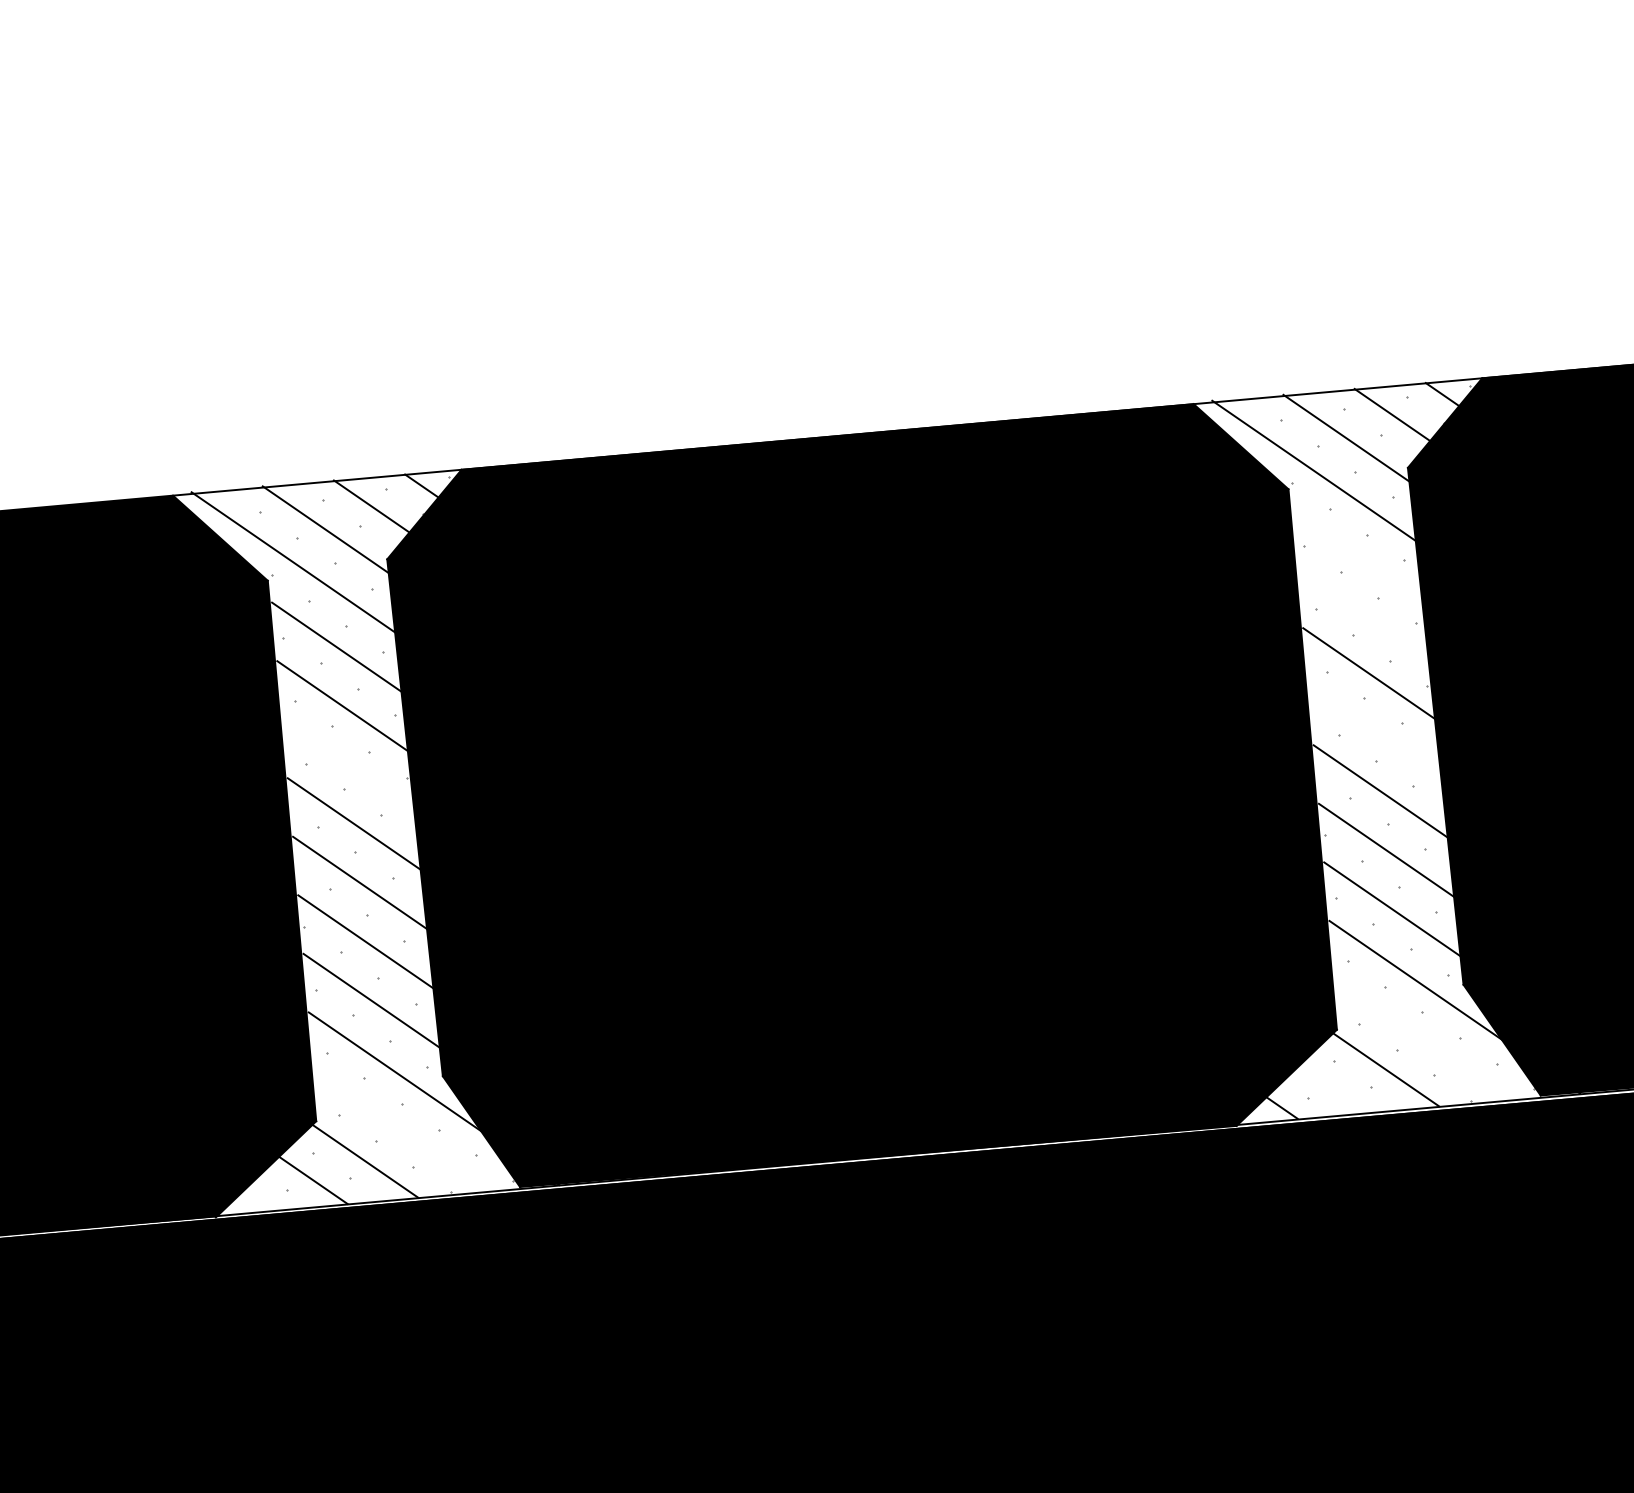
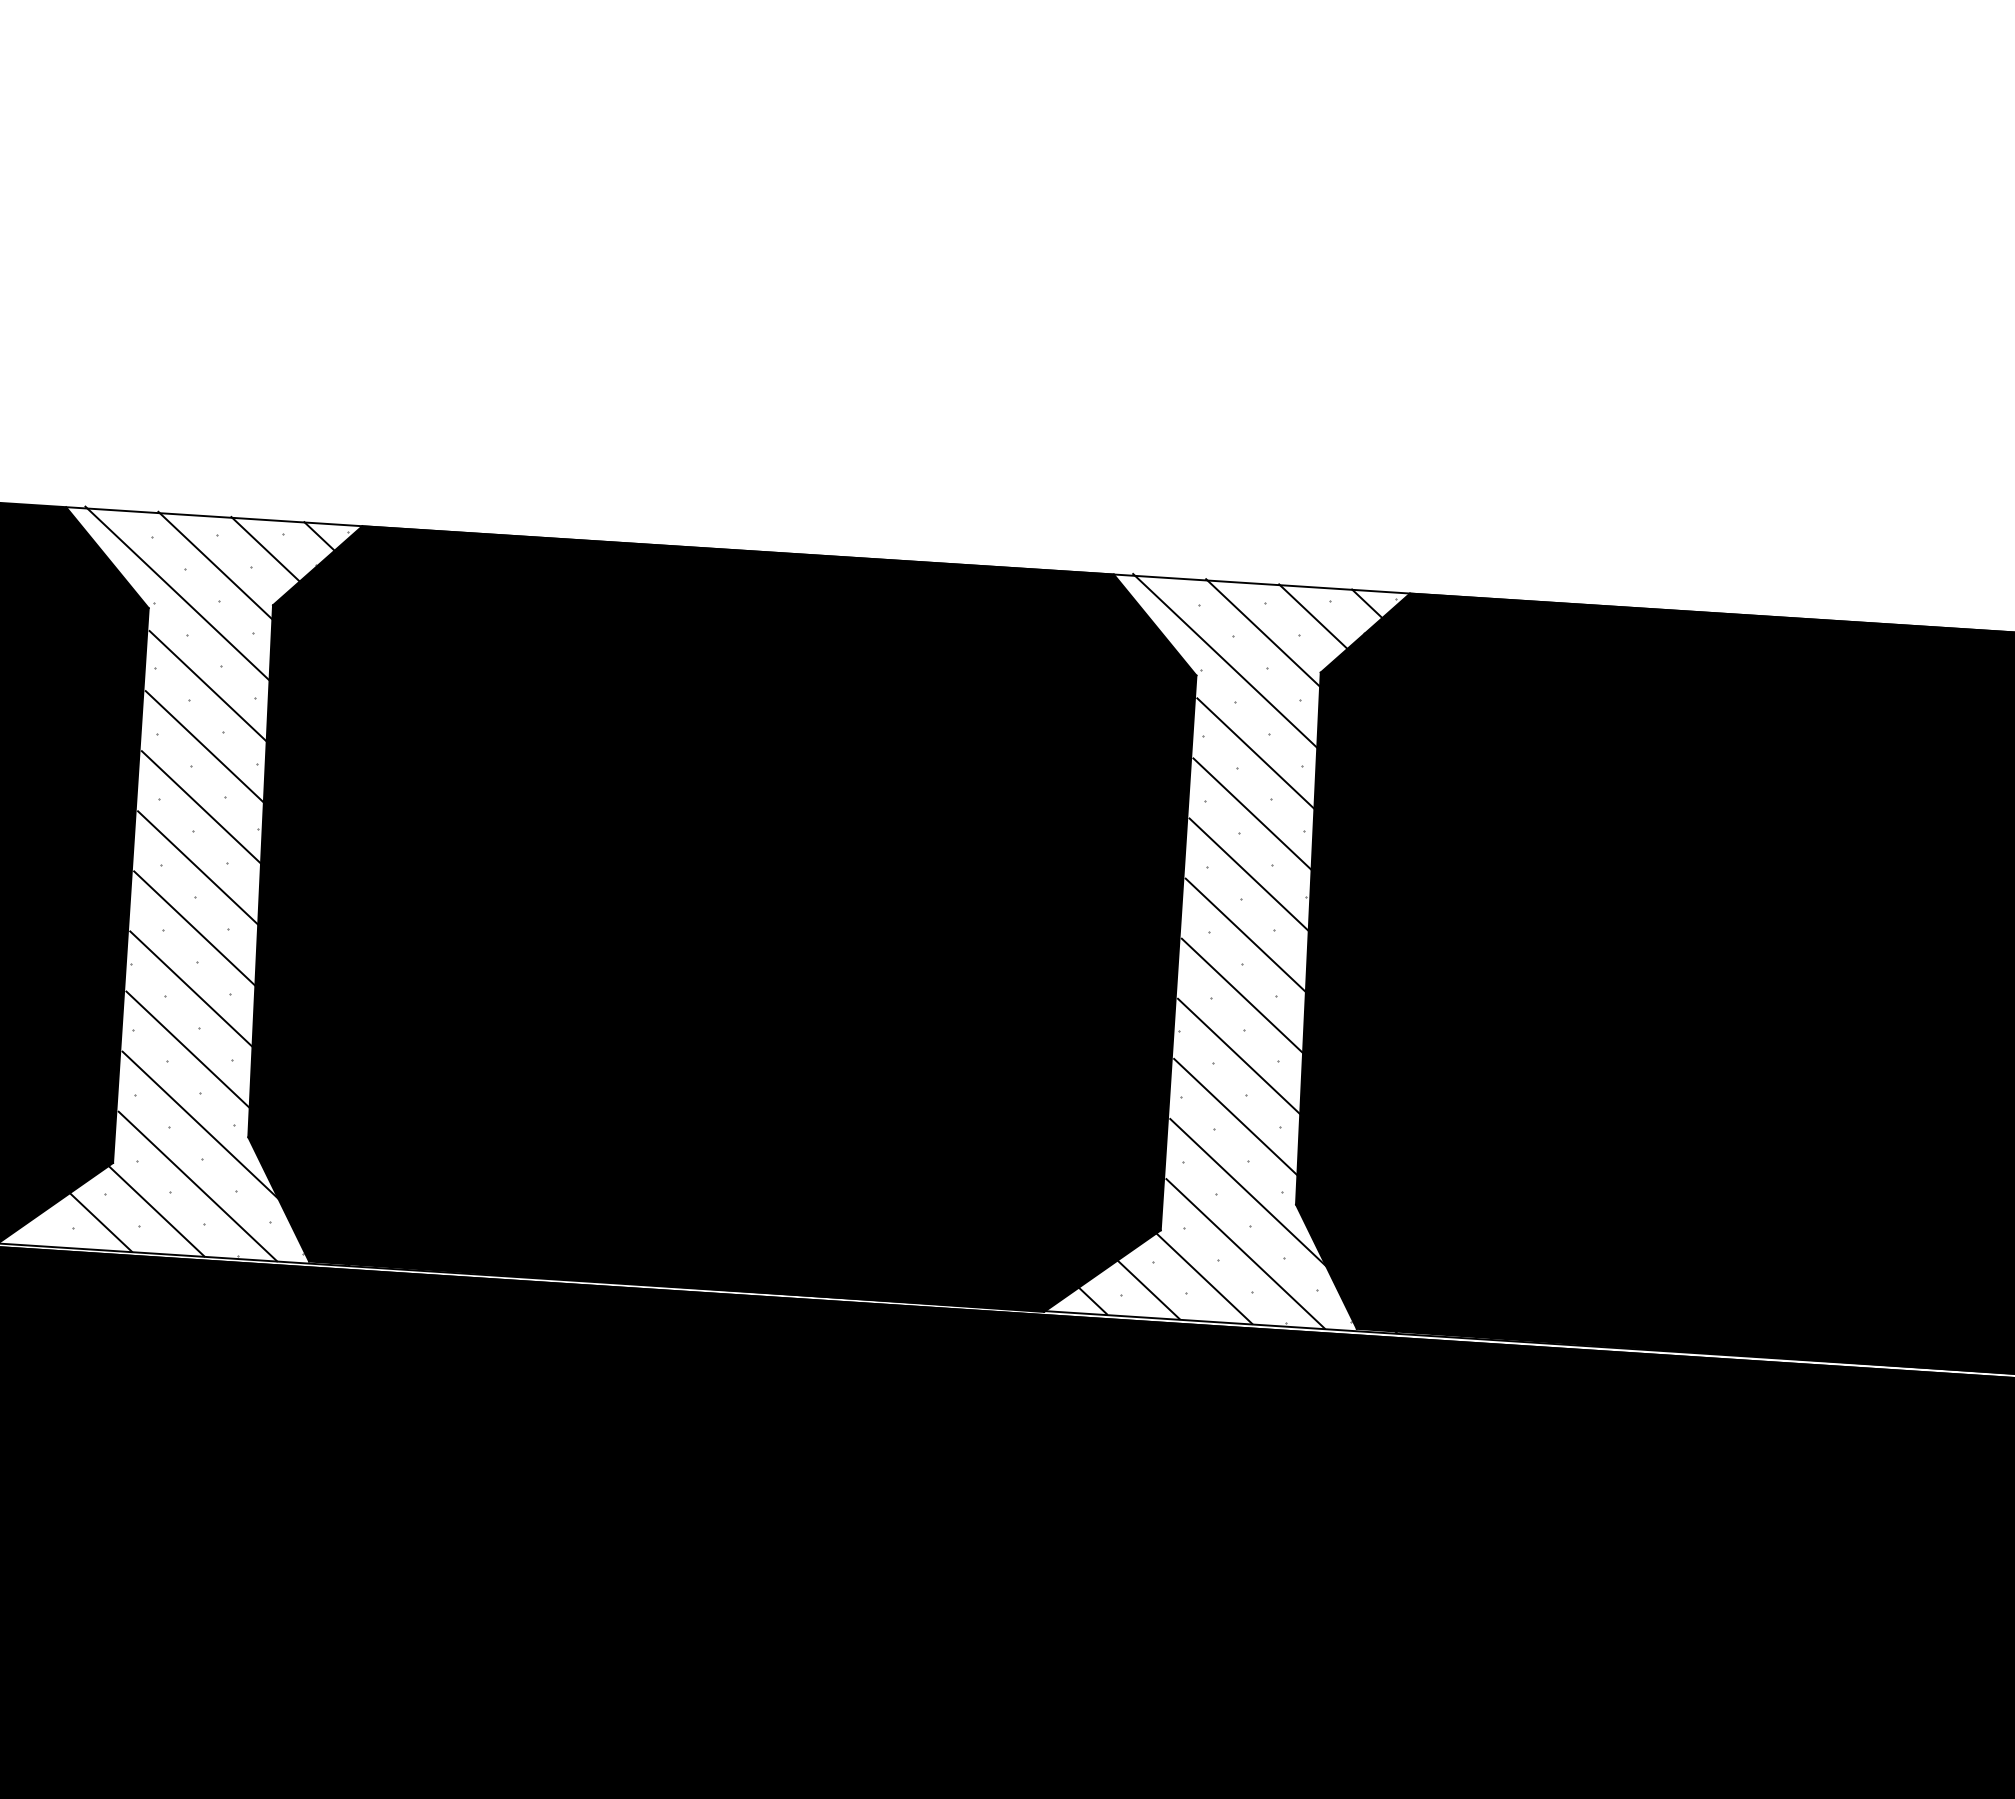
line: (1357, 555) -> (1255, 753), added
line: (1363, 613) -> (1252, 813), added
line: (1374, 732) -> (1245, 935), added
line: (348, 765) -> (201, 807), added
line: (1422, 1039) -> (1245, 1253), added
line: (1333, 1088) -> (1148, 1289), added
line: (401, 1131) -> (197, 1186), added

